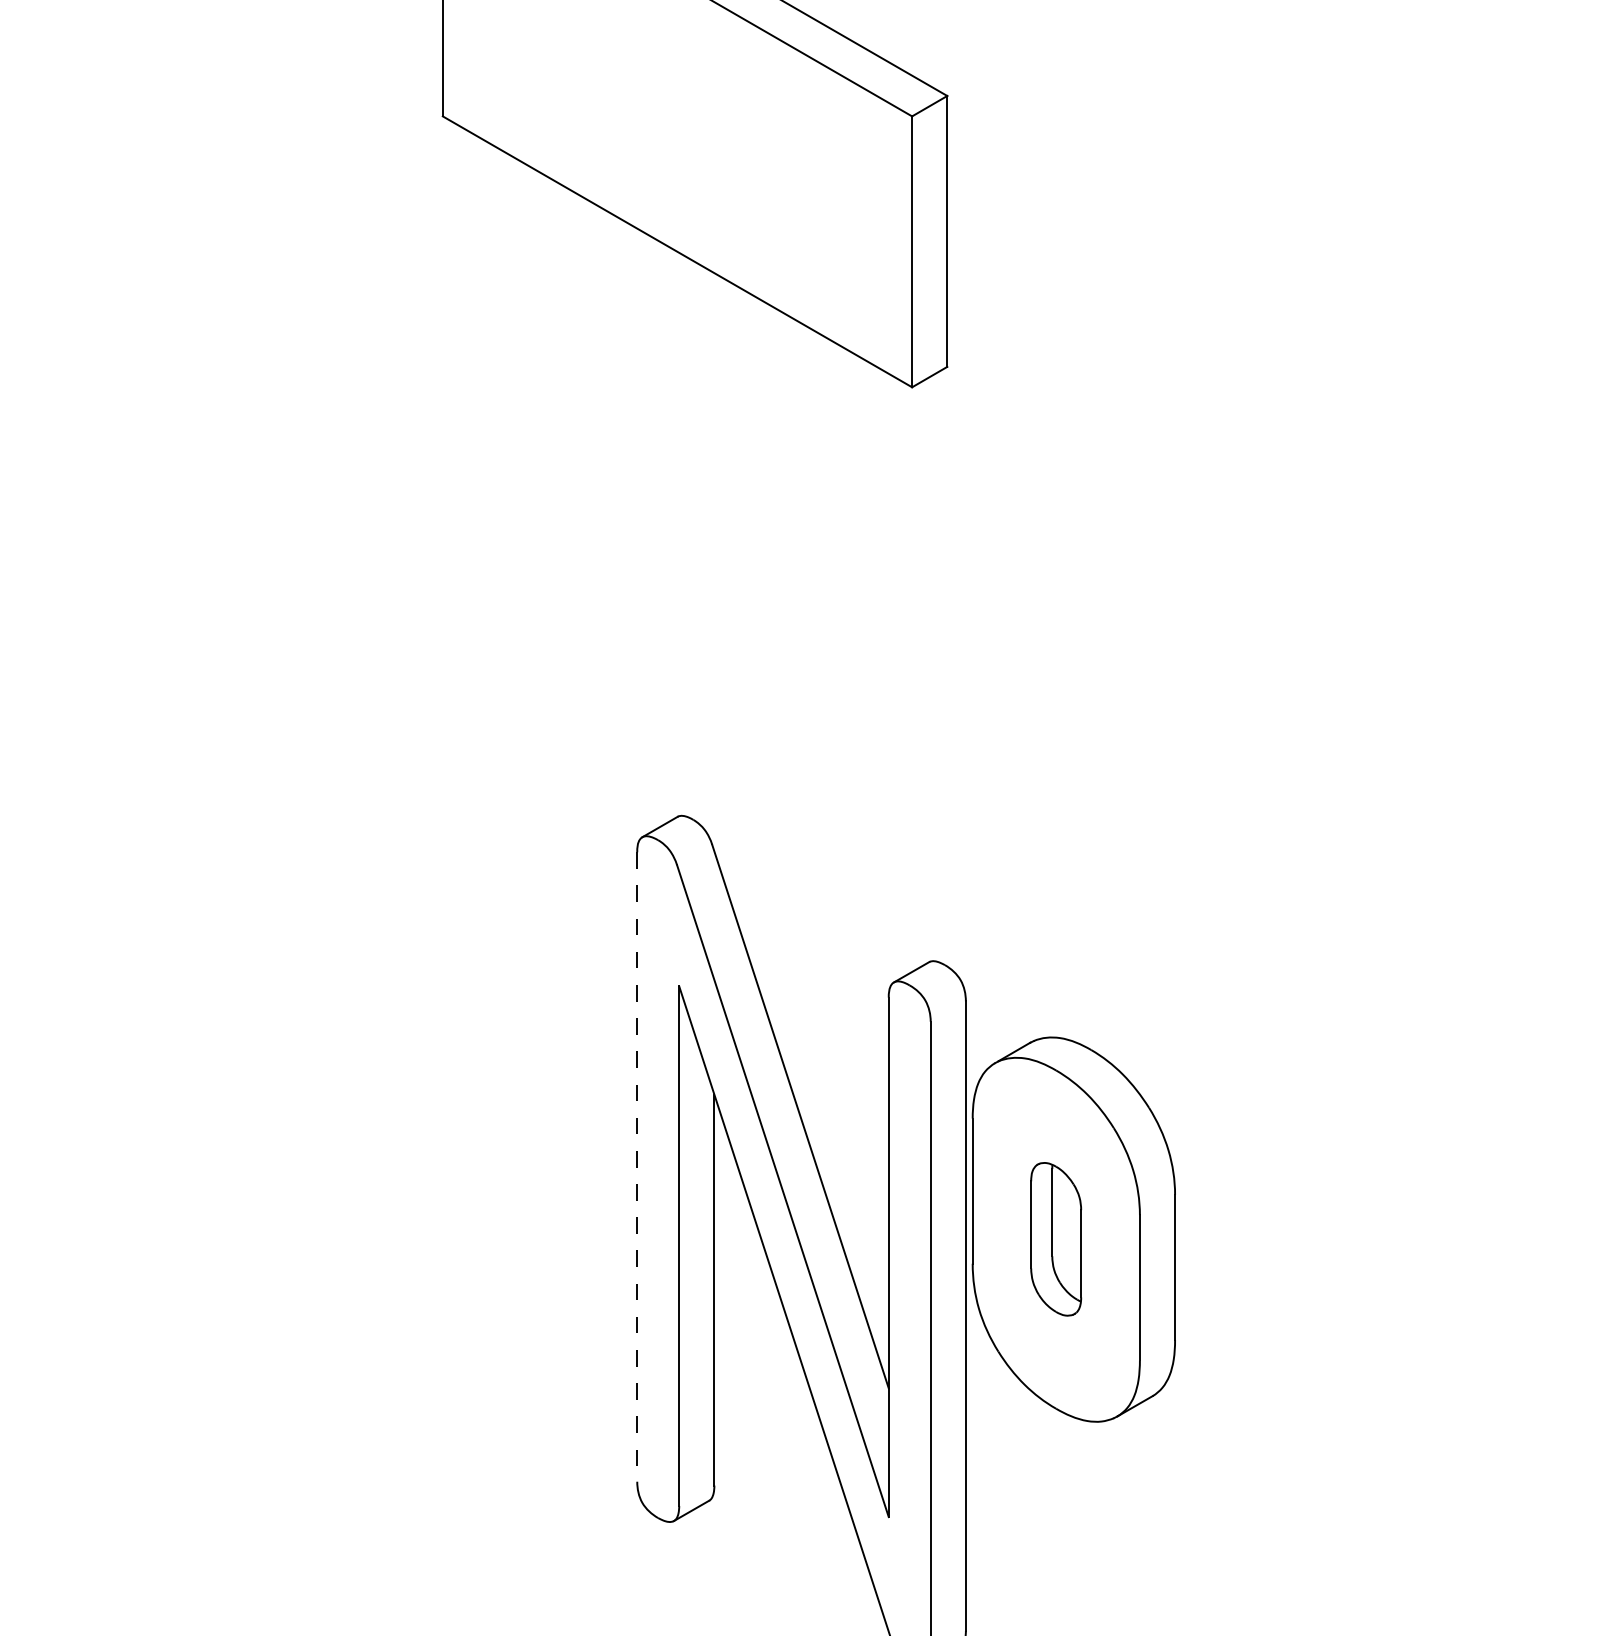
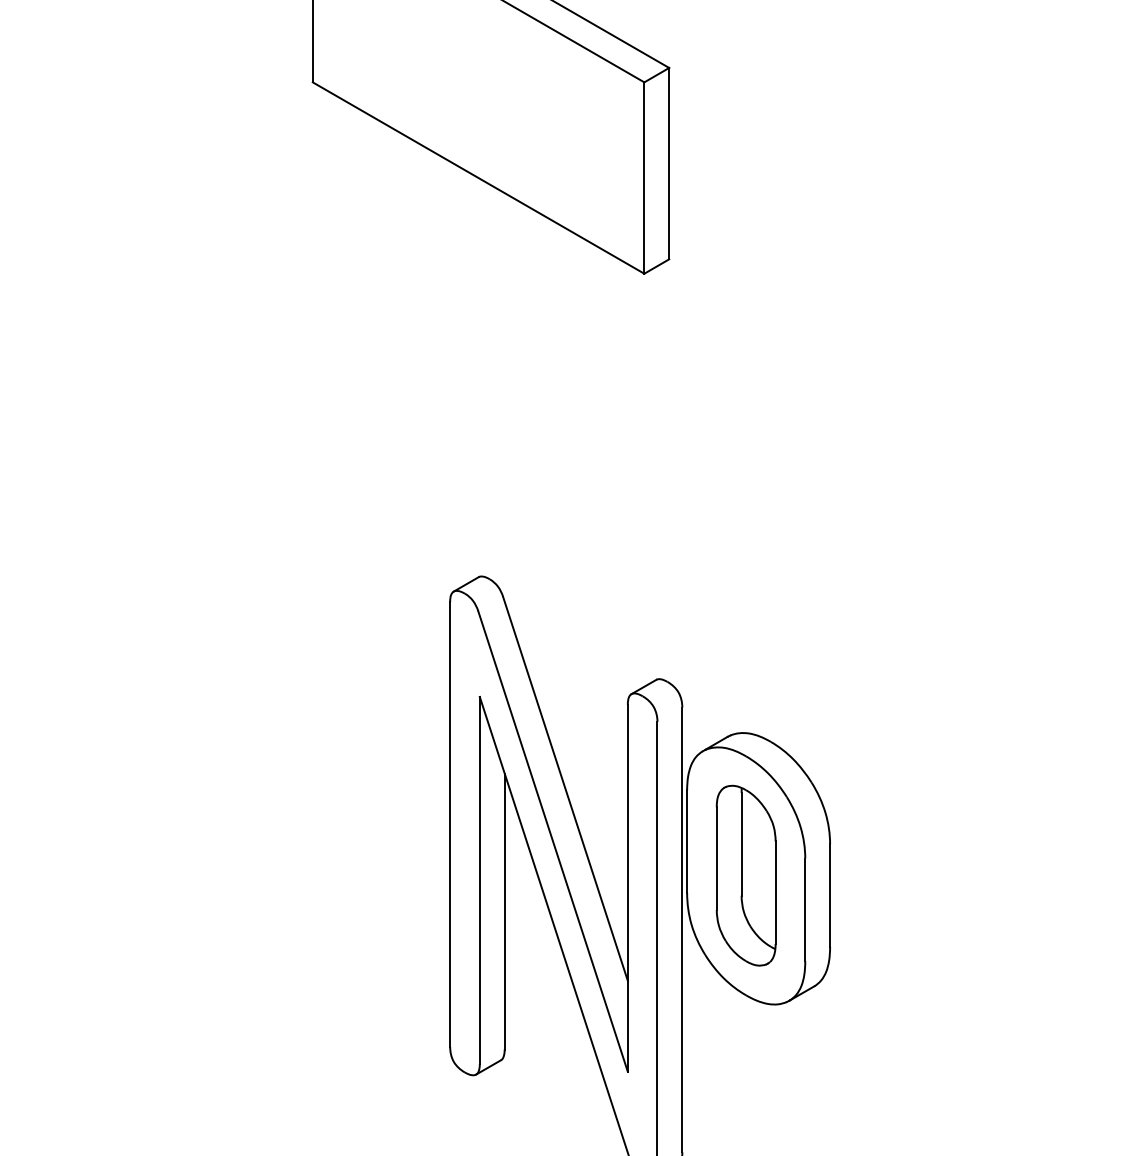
line: (637, 1168) -> (450, 825), dashed -> solid
part: (1055, 1239) -> (745, 875), size x1.67

